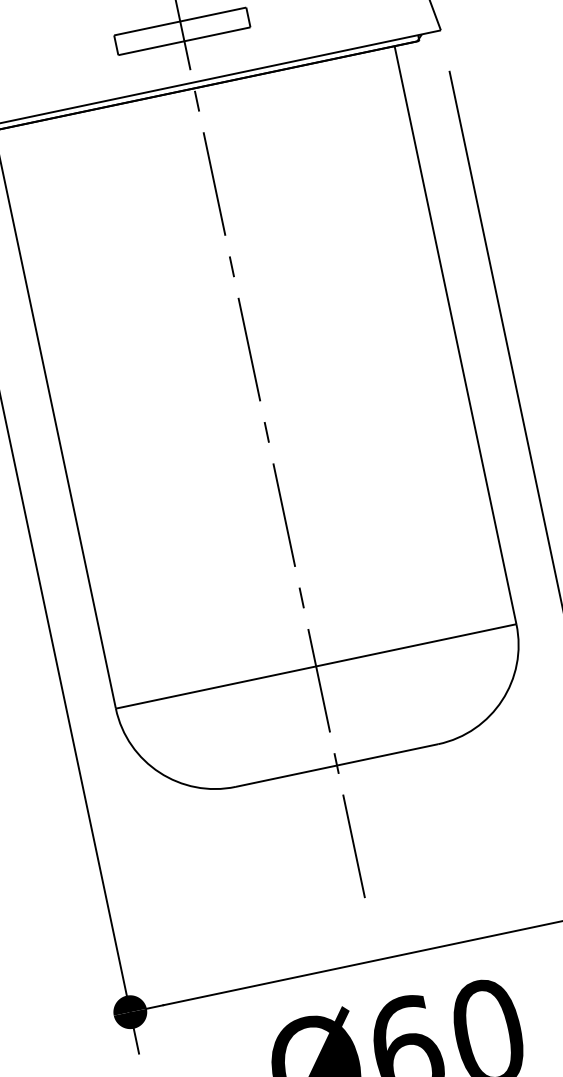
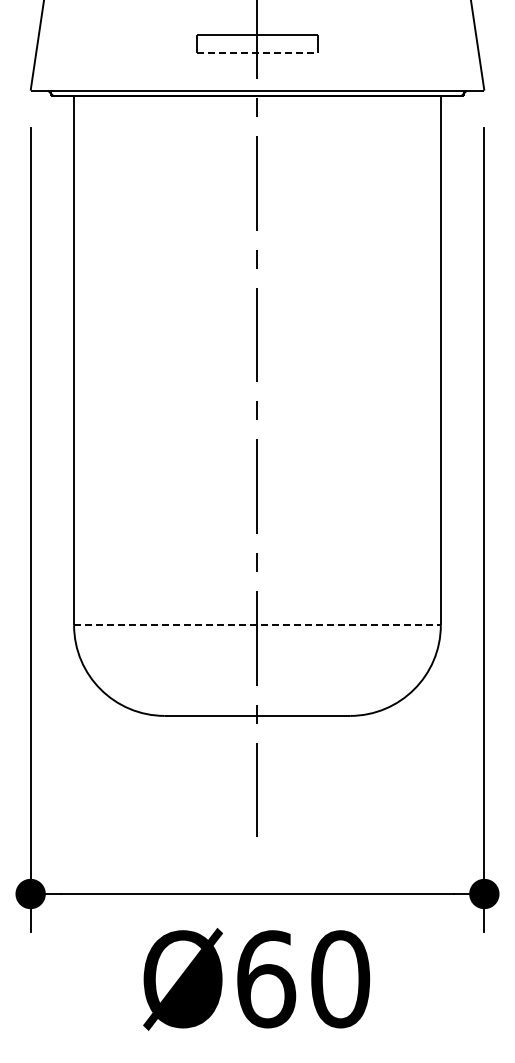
line: (184, 40) -> (257, 52), solid -> dashed
line: (316, 666) -> (257, 625), solid -> dashed

